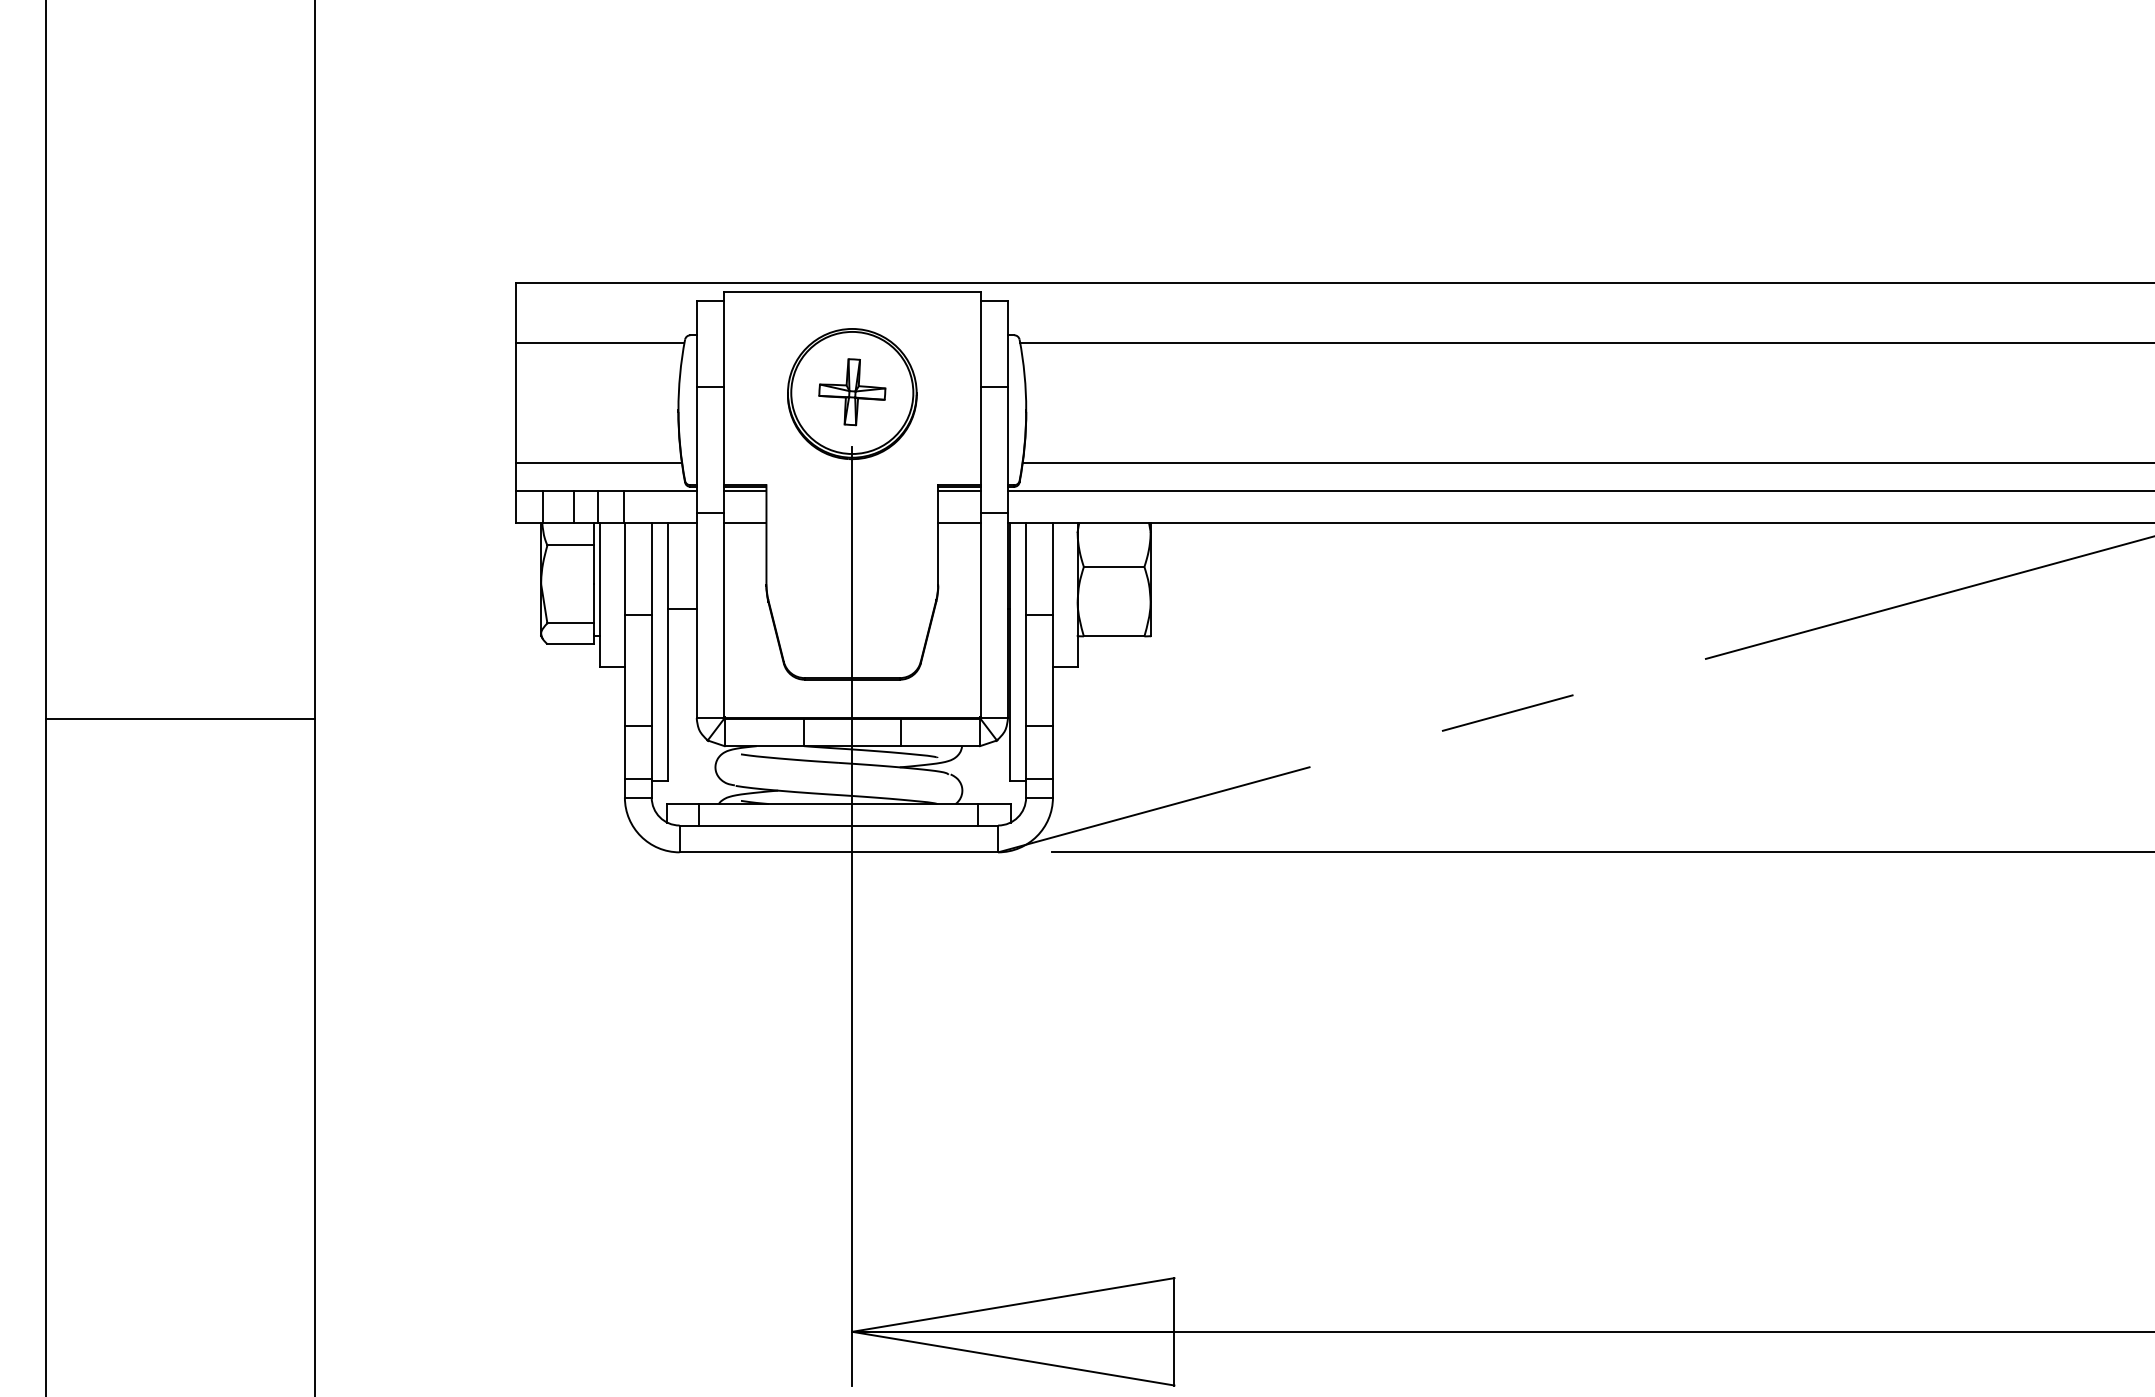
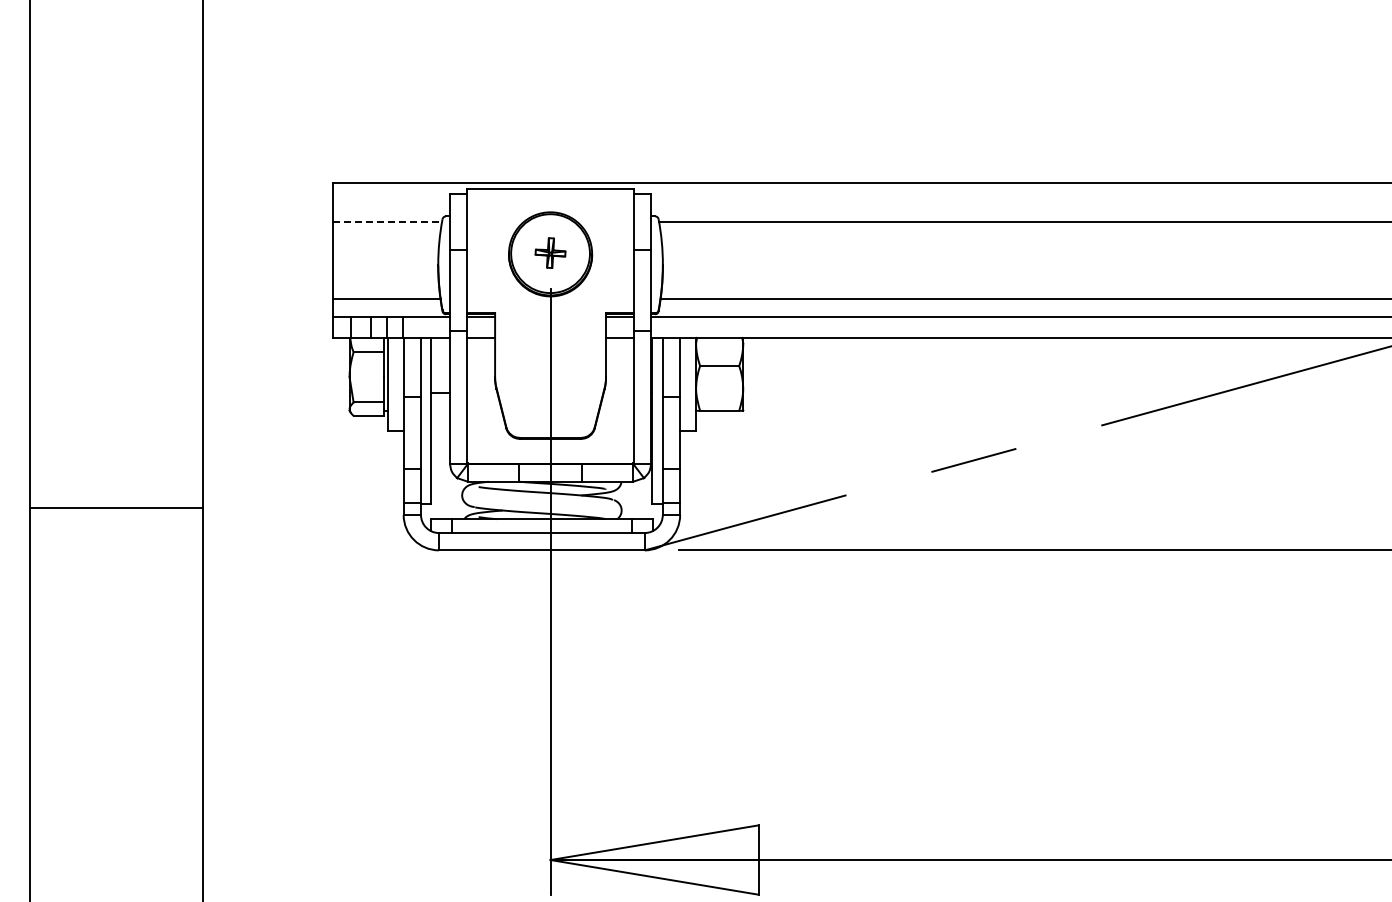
line: (601, 343) -> (388, 221), solid -> dashed
part: (852, 391) -> (550, 252), size x0.7
line: (180, 719) -> (116, 508), moved

